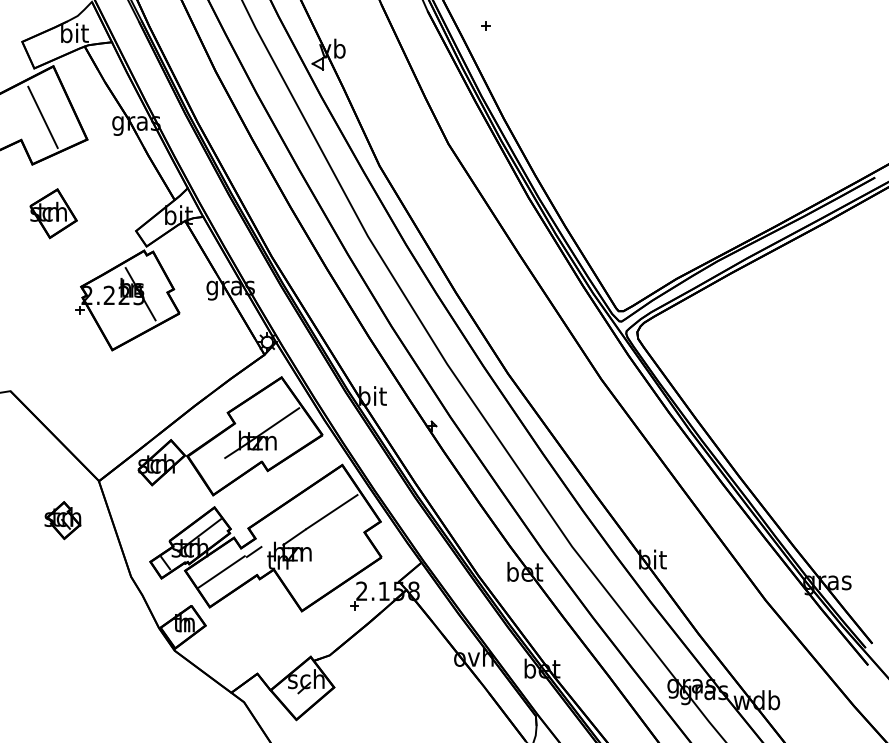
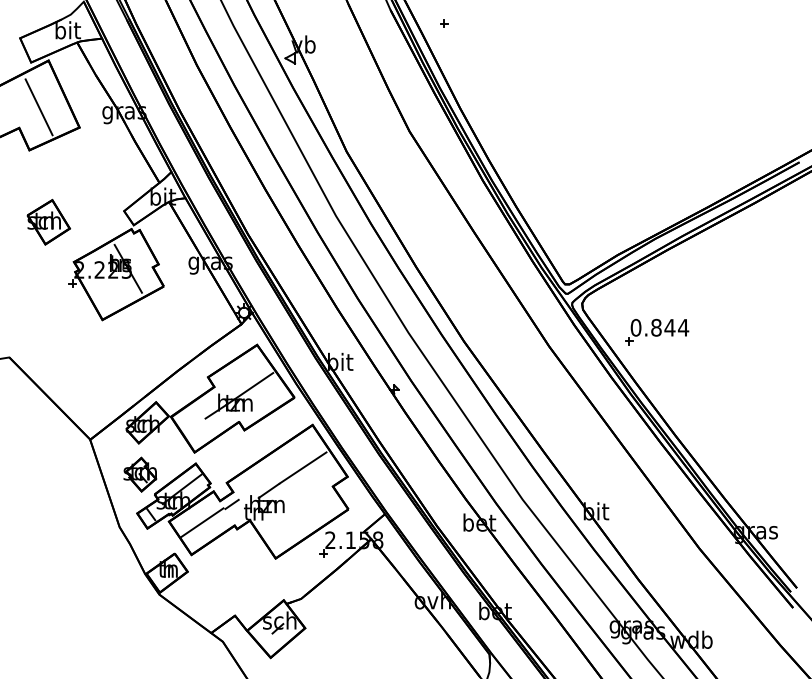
part: (53, 212) -> (48, 221), moved
part: (719, 362) -> (657, 331), added
part: (63, 520) -> (140, 474), moved

